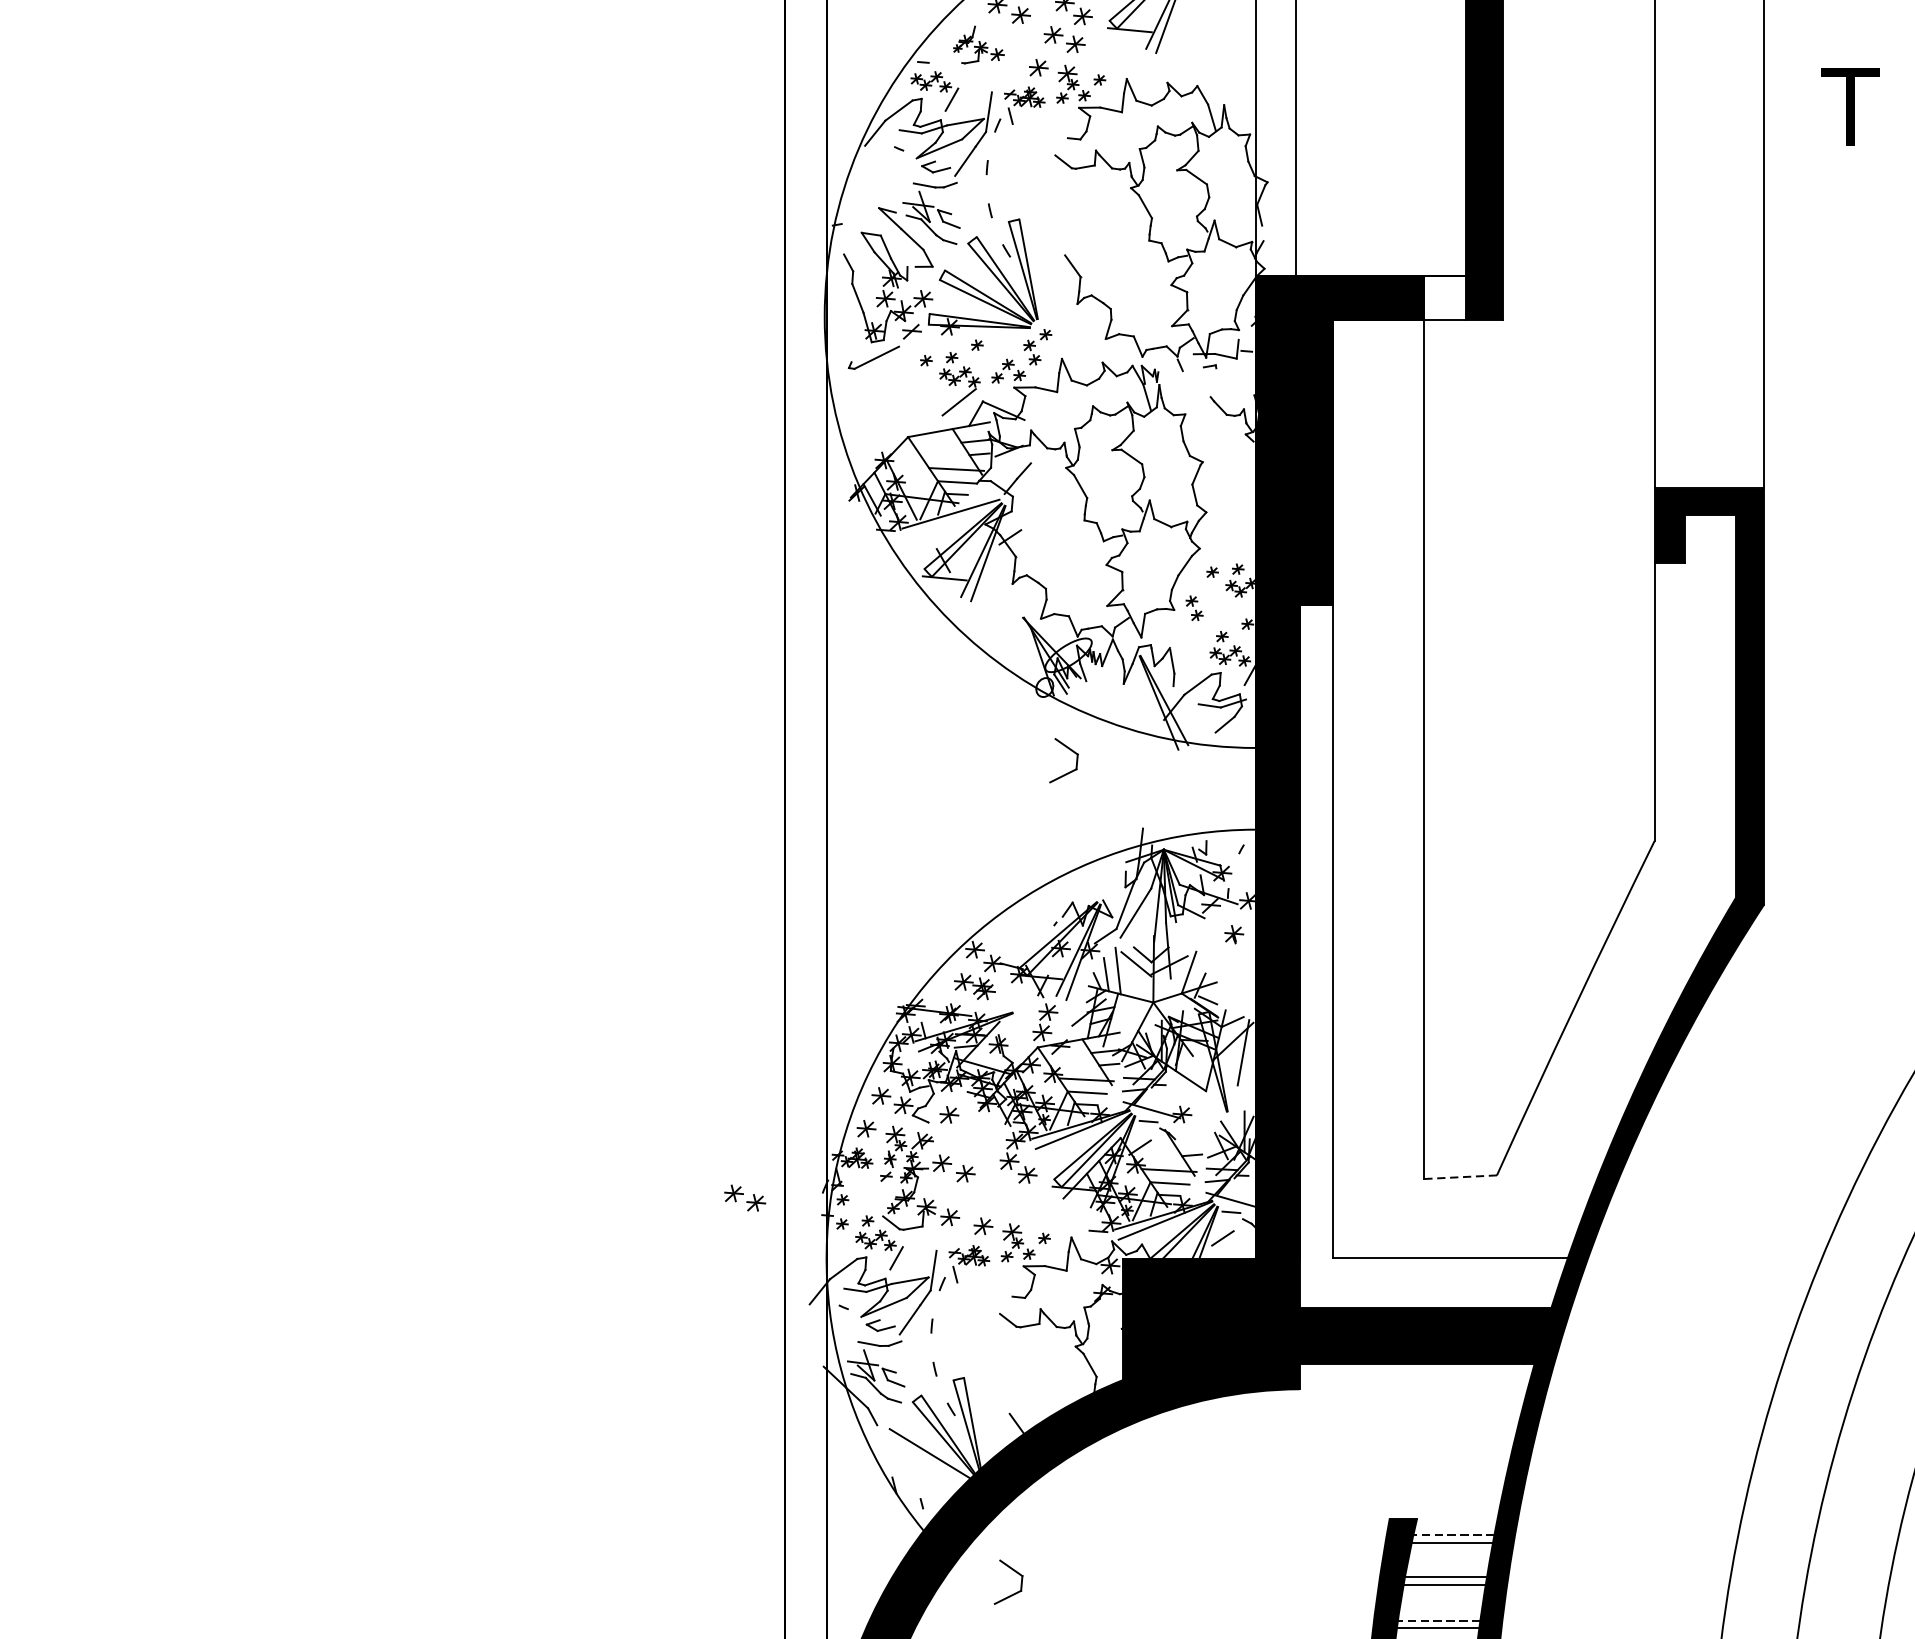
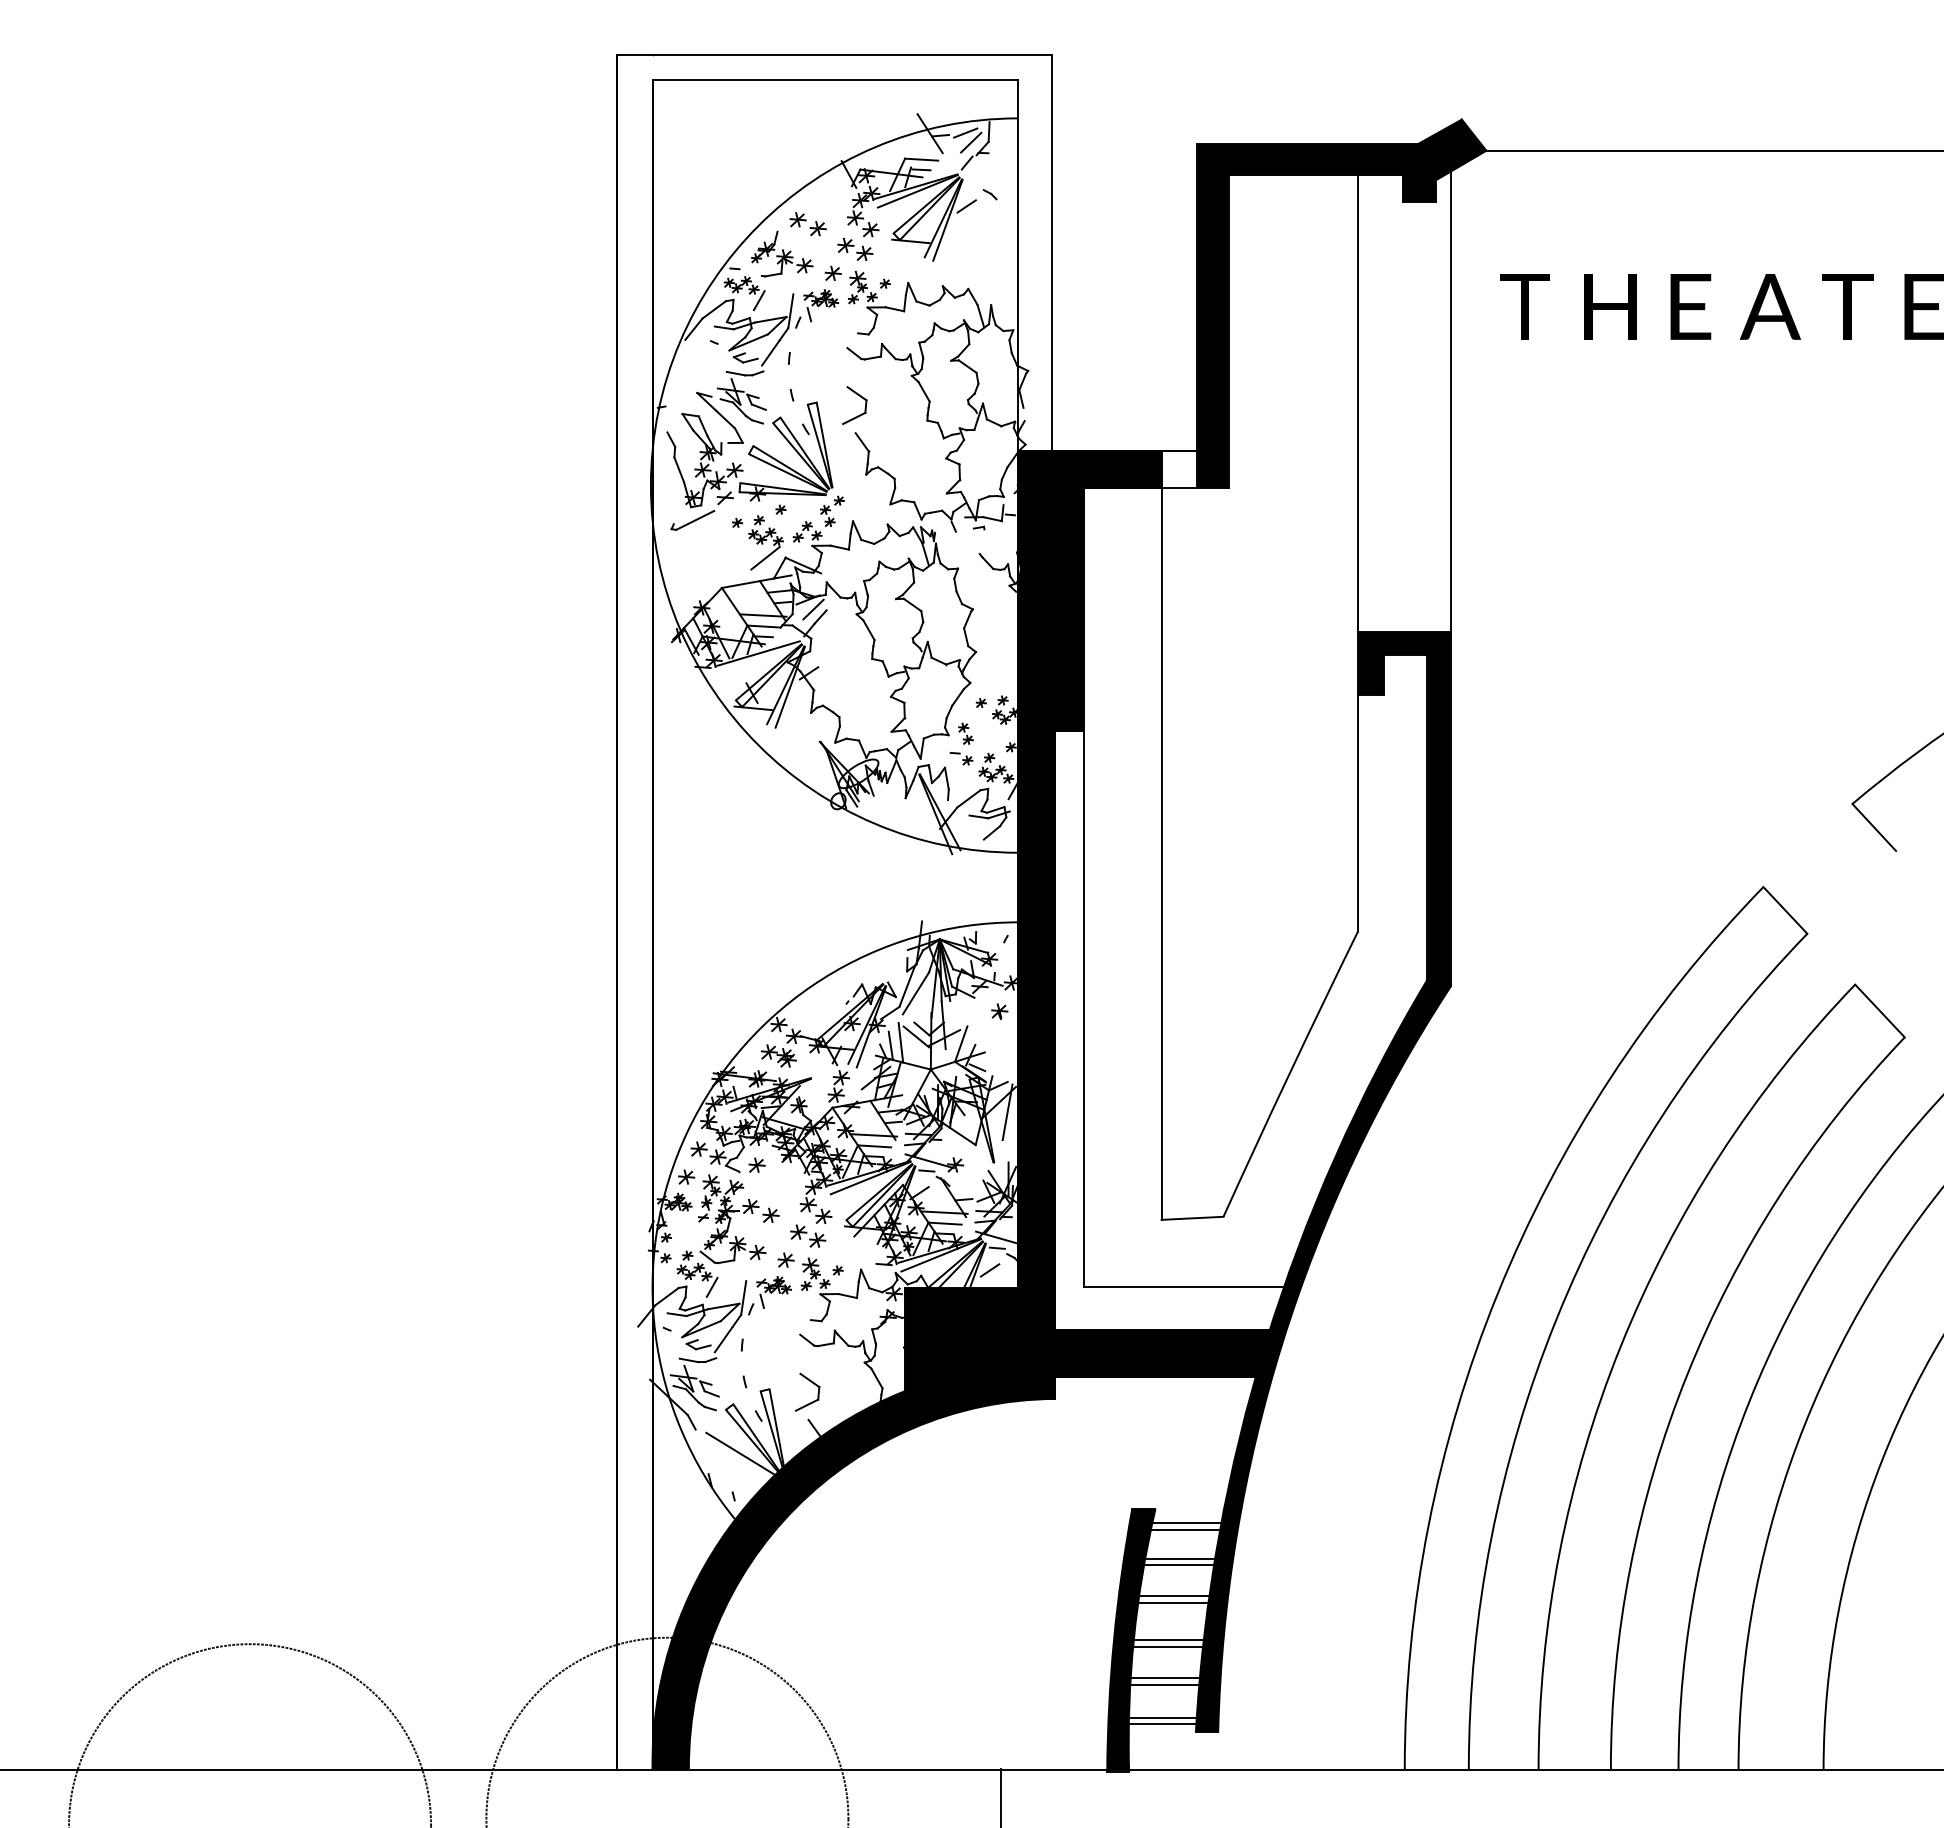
part: (979, 44) -> (782, 253), size x1.43
line: (1015, 462) -> (813, 609), added
part: (1189, 637) -> (961, 758), added
part: (1070, 751) -> (860, 397), moved
line: (1460, 1177) -> (1192, 1218), dashed -> solid
part: (745, 1197) -> (808, 1235), moved
line: (1453, 1535) -> (1186, 1523), dashed -> solid
part: (1015, 1573) -> (813, 1384), moved
line: (1438, 1620) -> (1173, 1595), dashed -> solid

